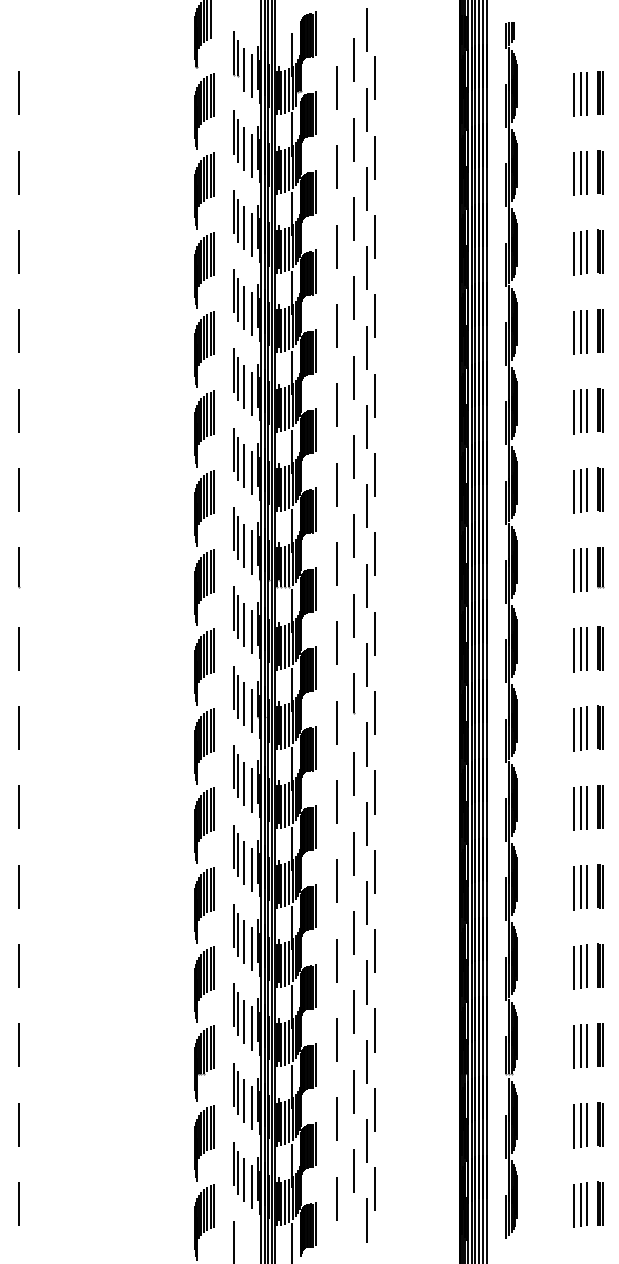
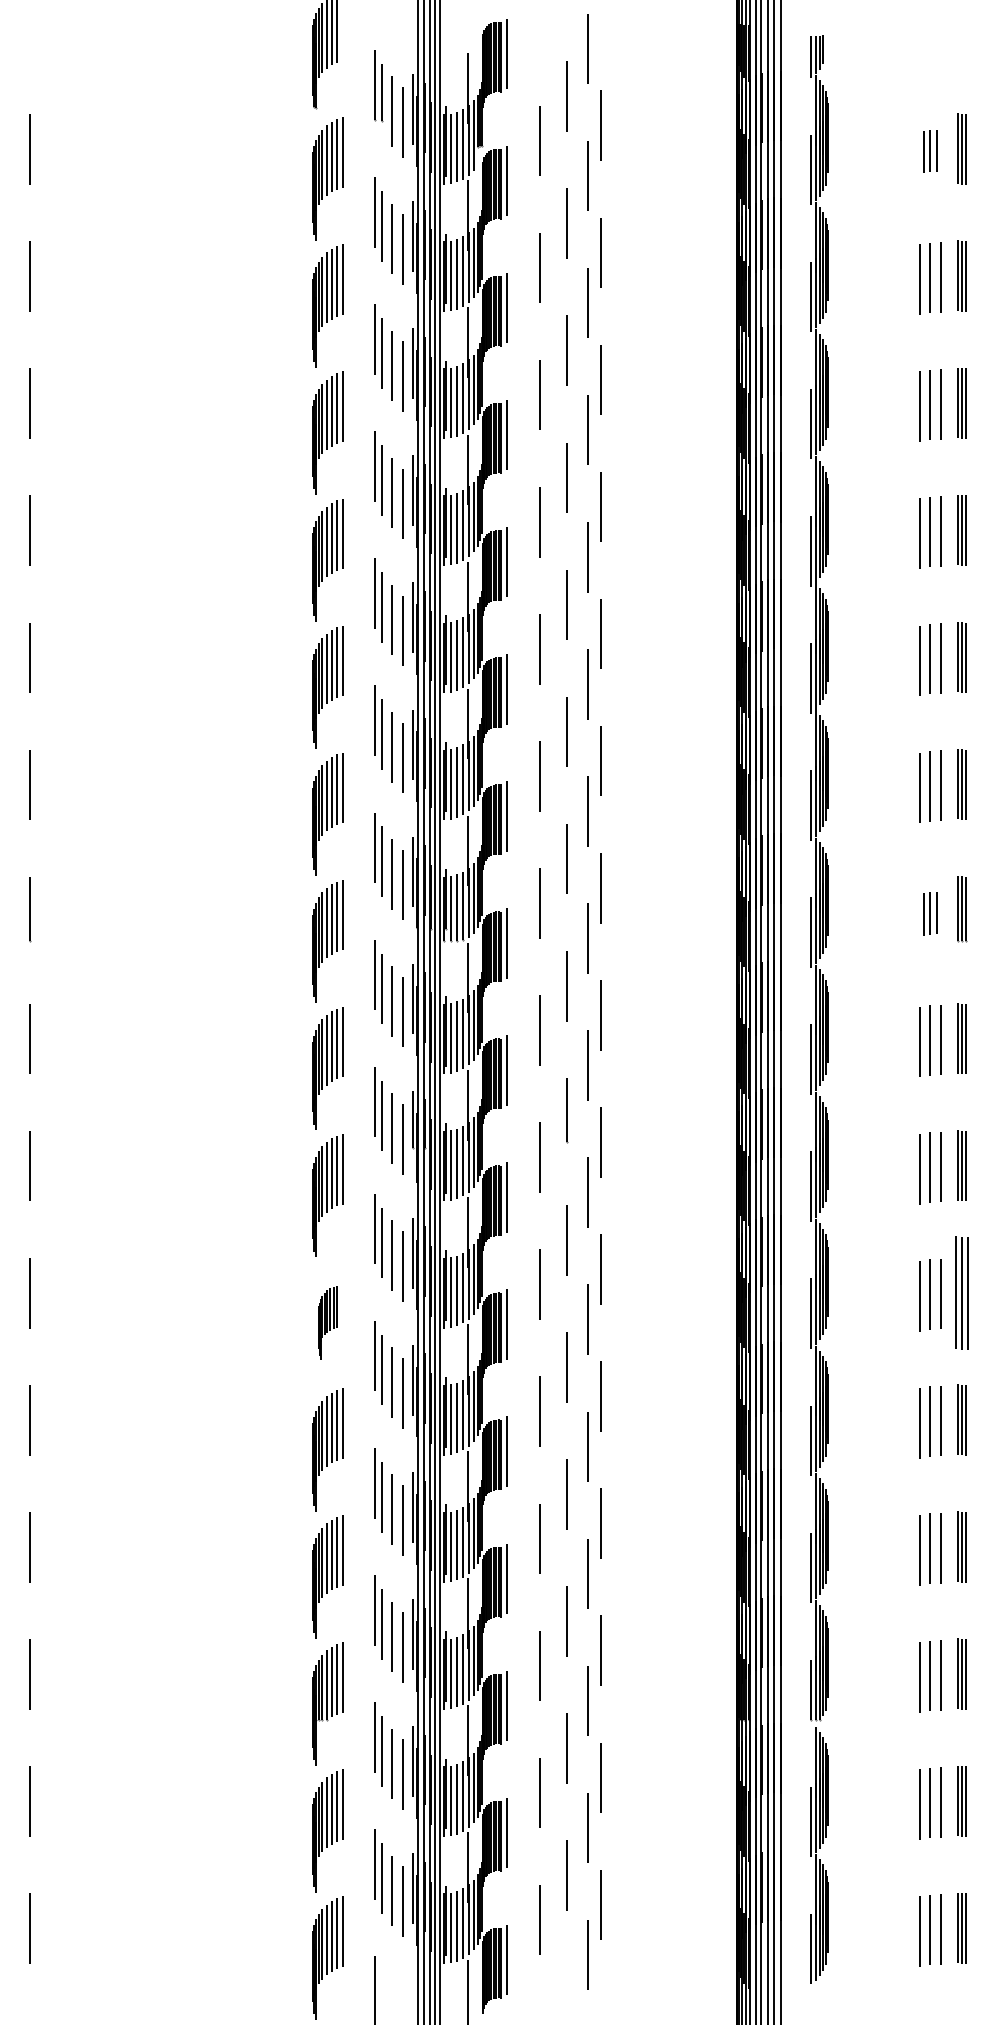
part: (580, 94) -> (930, 151), size x0.6
part: (580, 570) -> (930, 913), size x0.6
part: (600, 806) -> (962, 1292), size x1.6
part: (204, 825) -> (327, 1322), size x0.6

